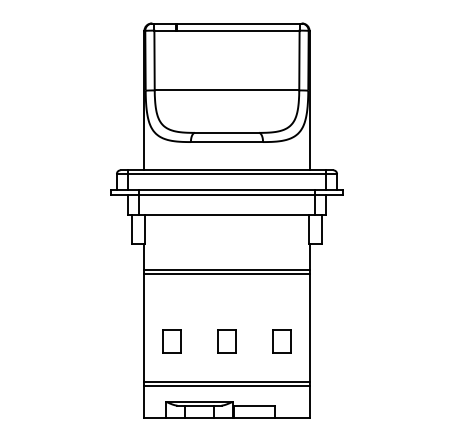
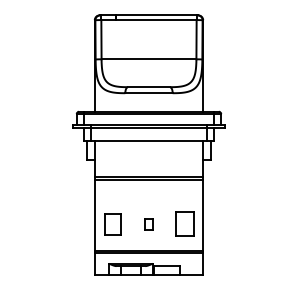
part: (171, 342) -> (112, 224), size x1.4
part: (226, 342) -> (148, 224), size x0.7
part: (281, 342) -> (184, 224), size x1.6

